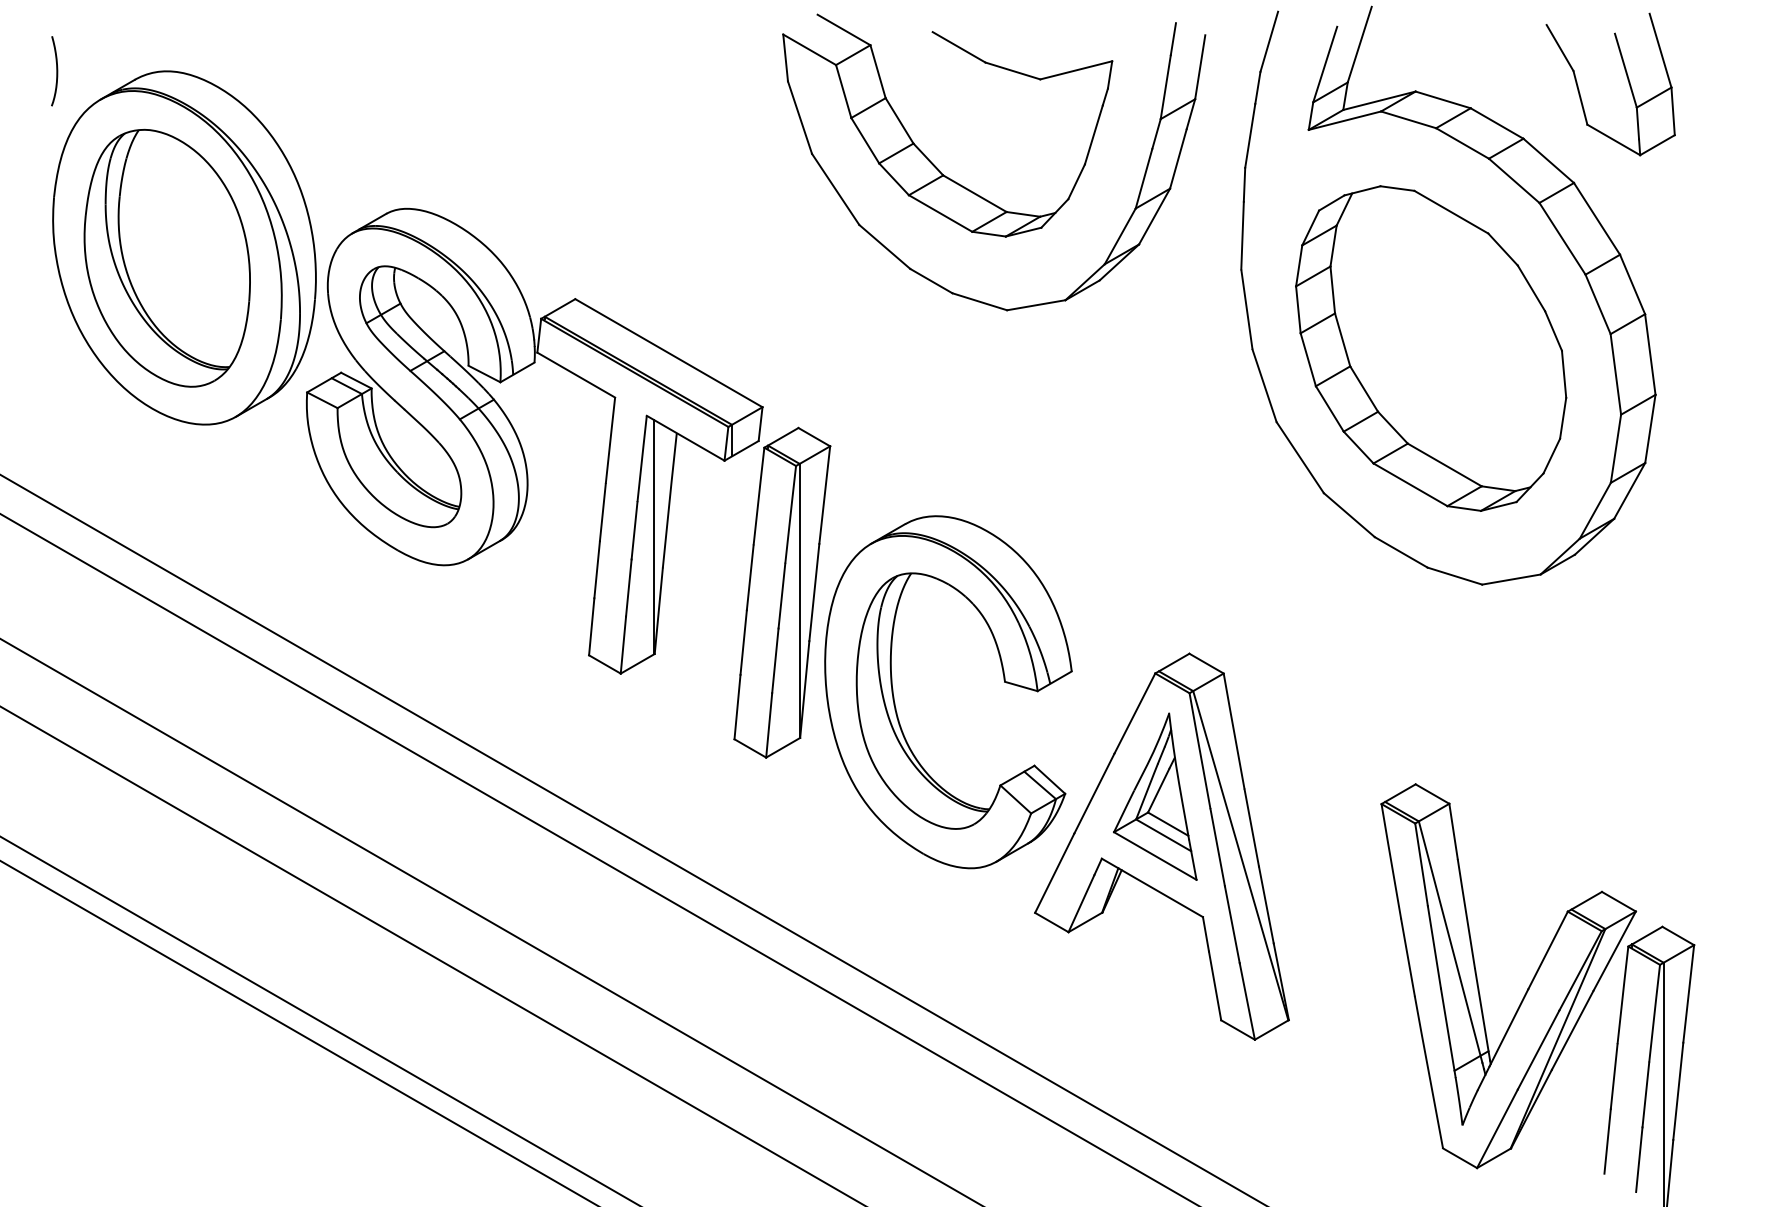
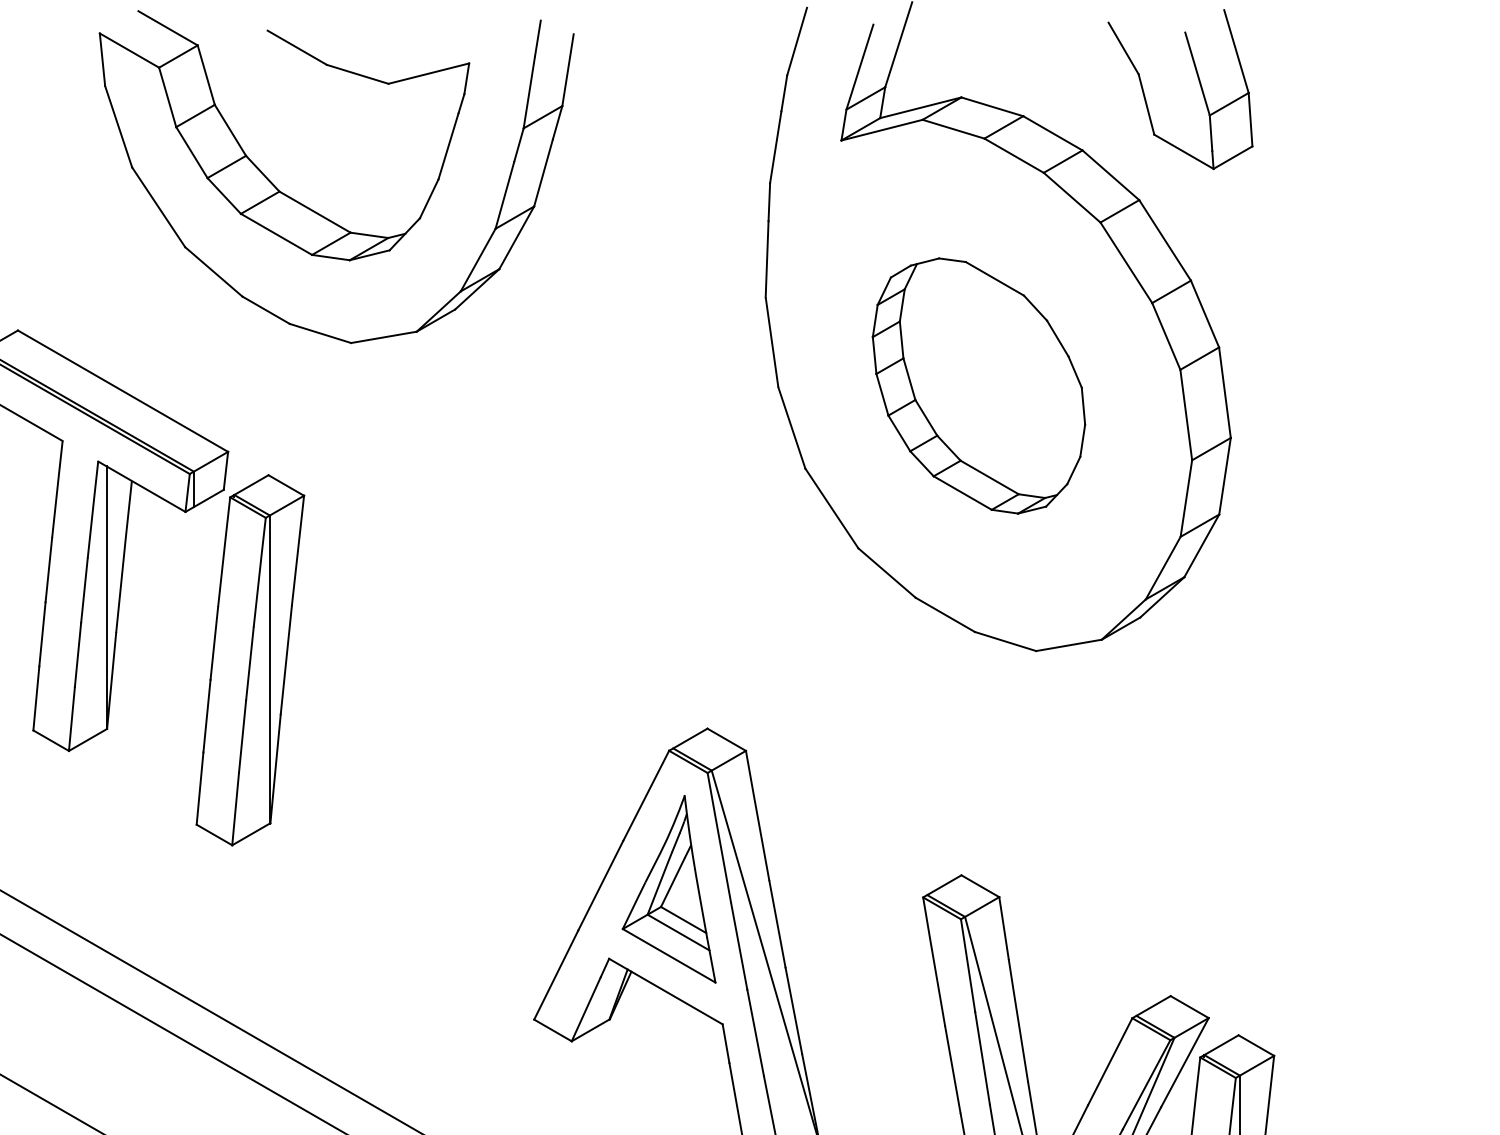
part: (978, 194) -> (319, 213), moved
part: (1431, 348) -> (979, 385), size x0.7
part: (895, 702) -> (377, 783), removed

